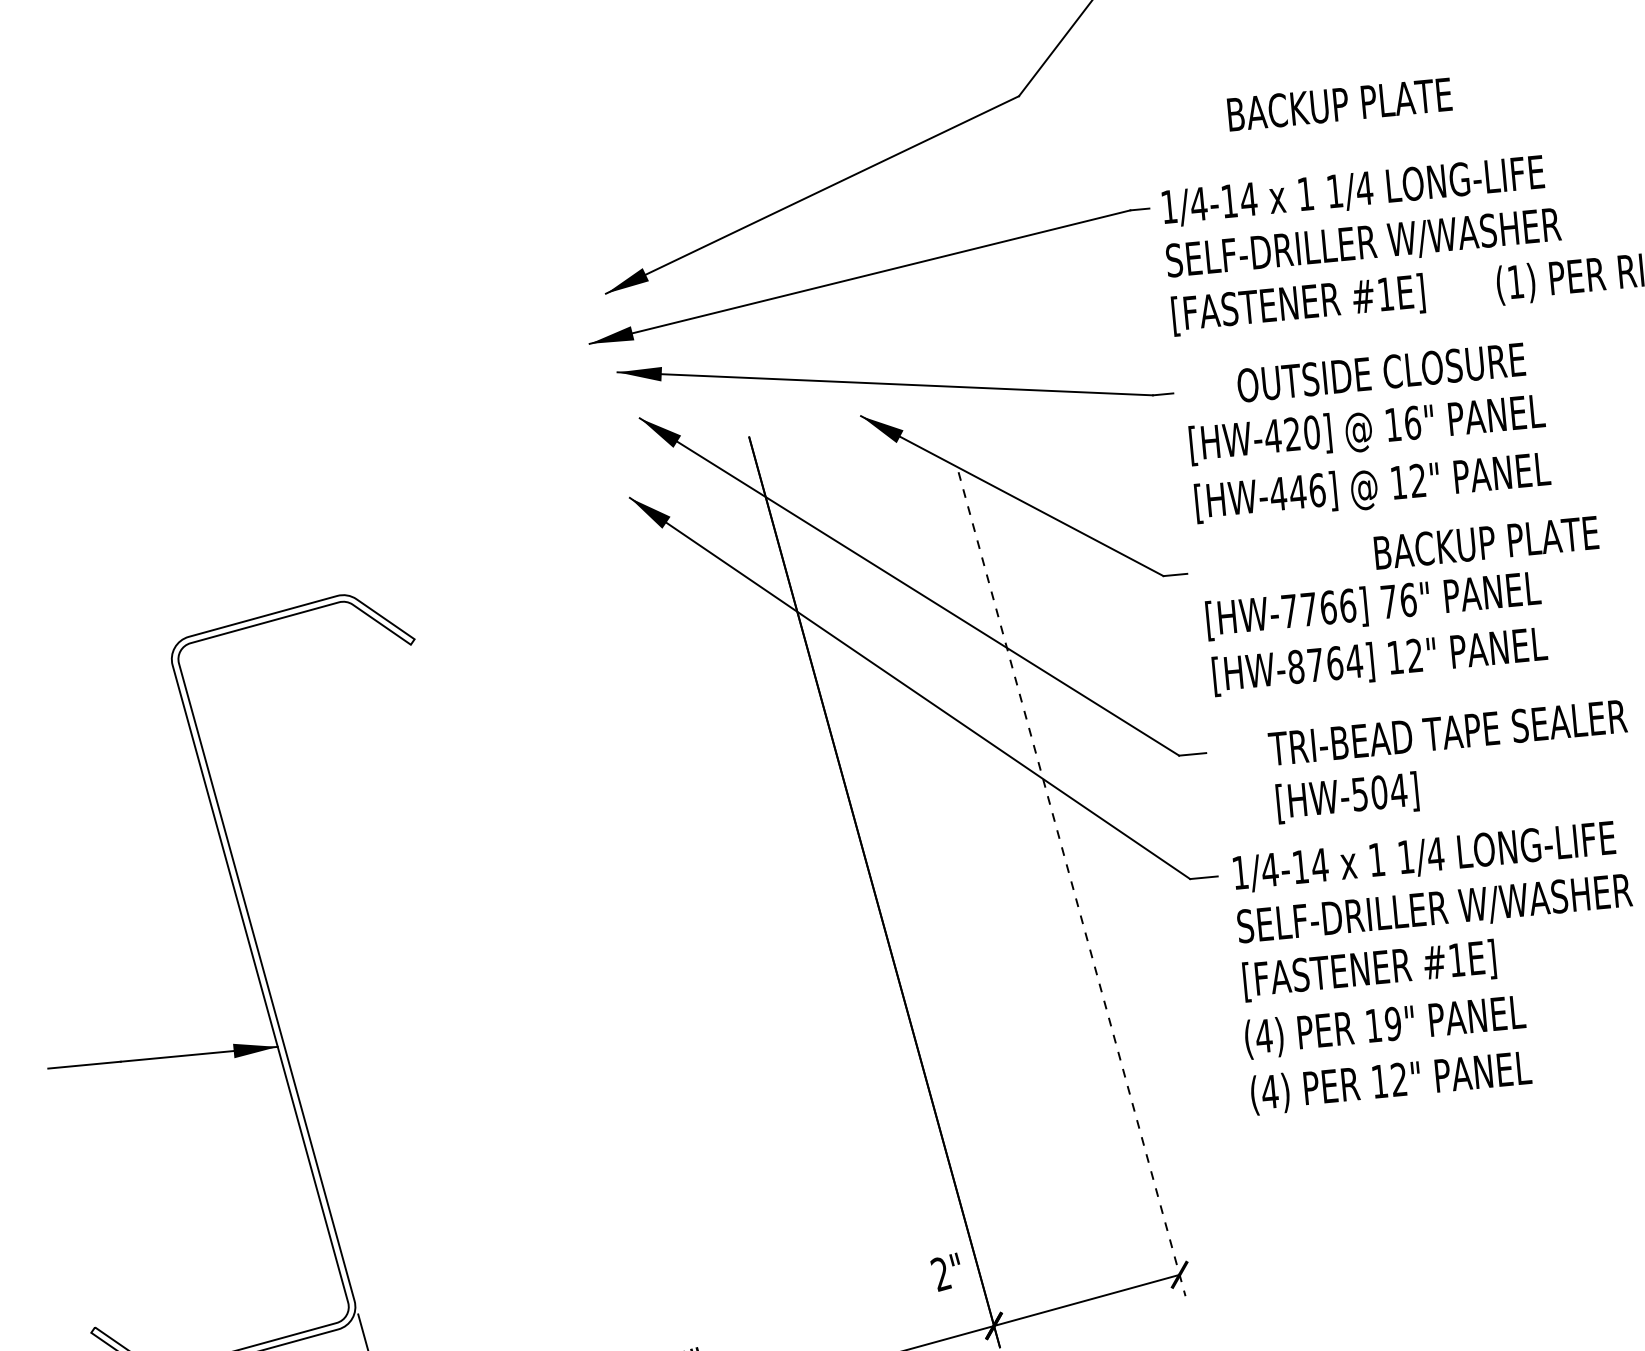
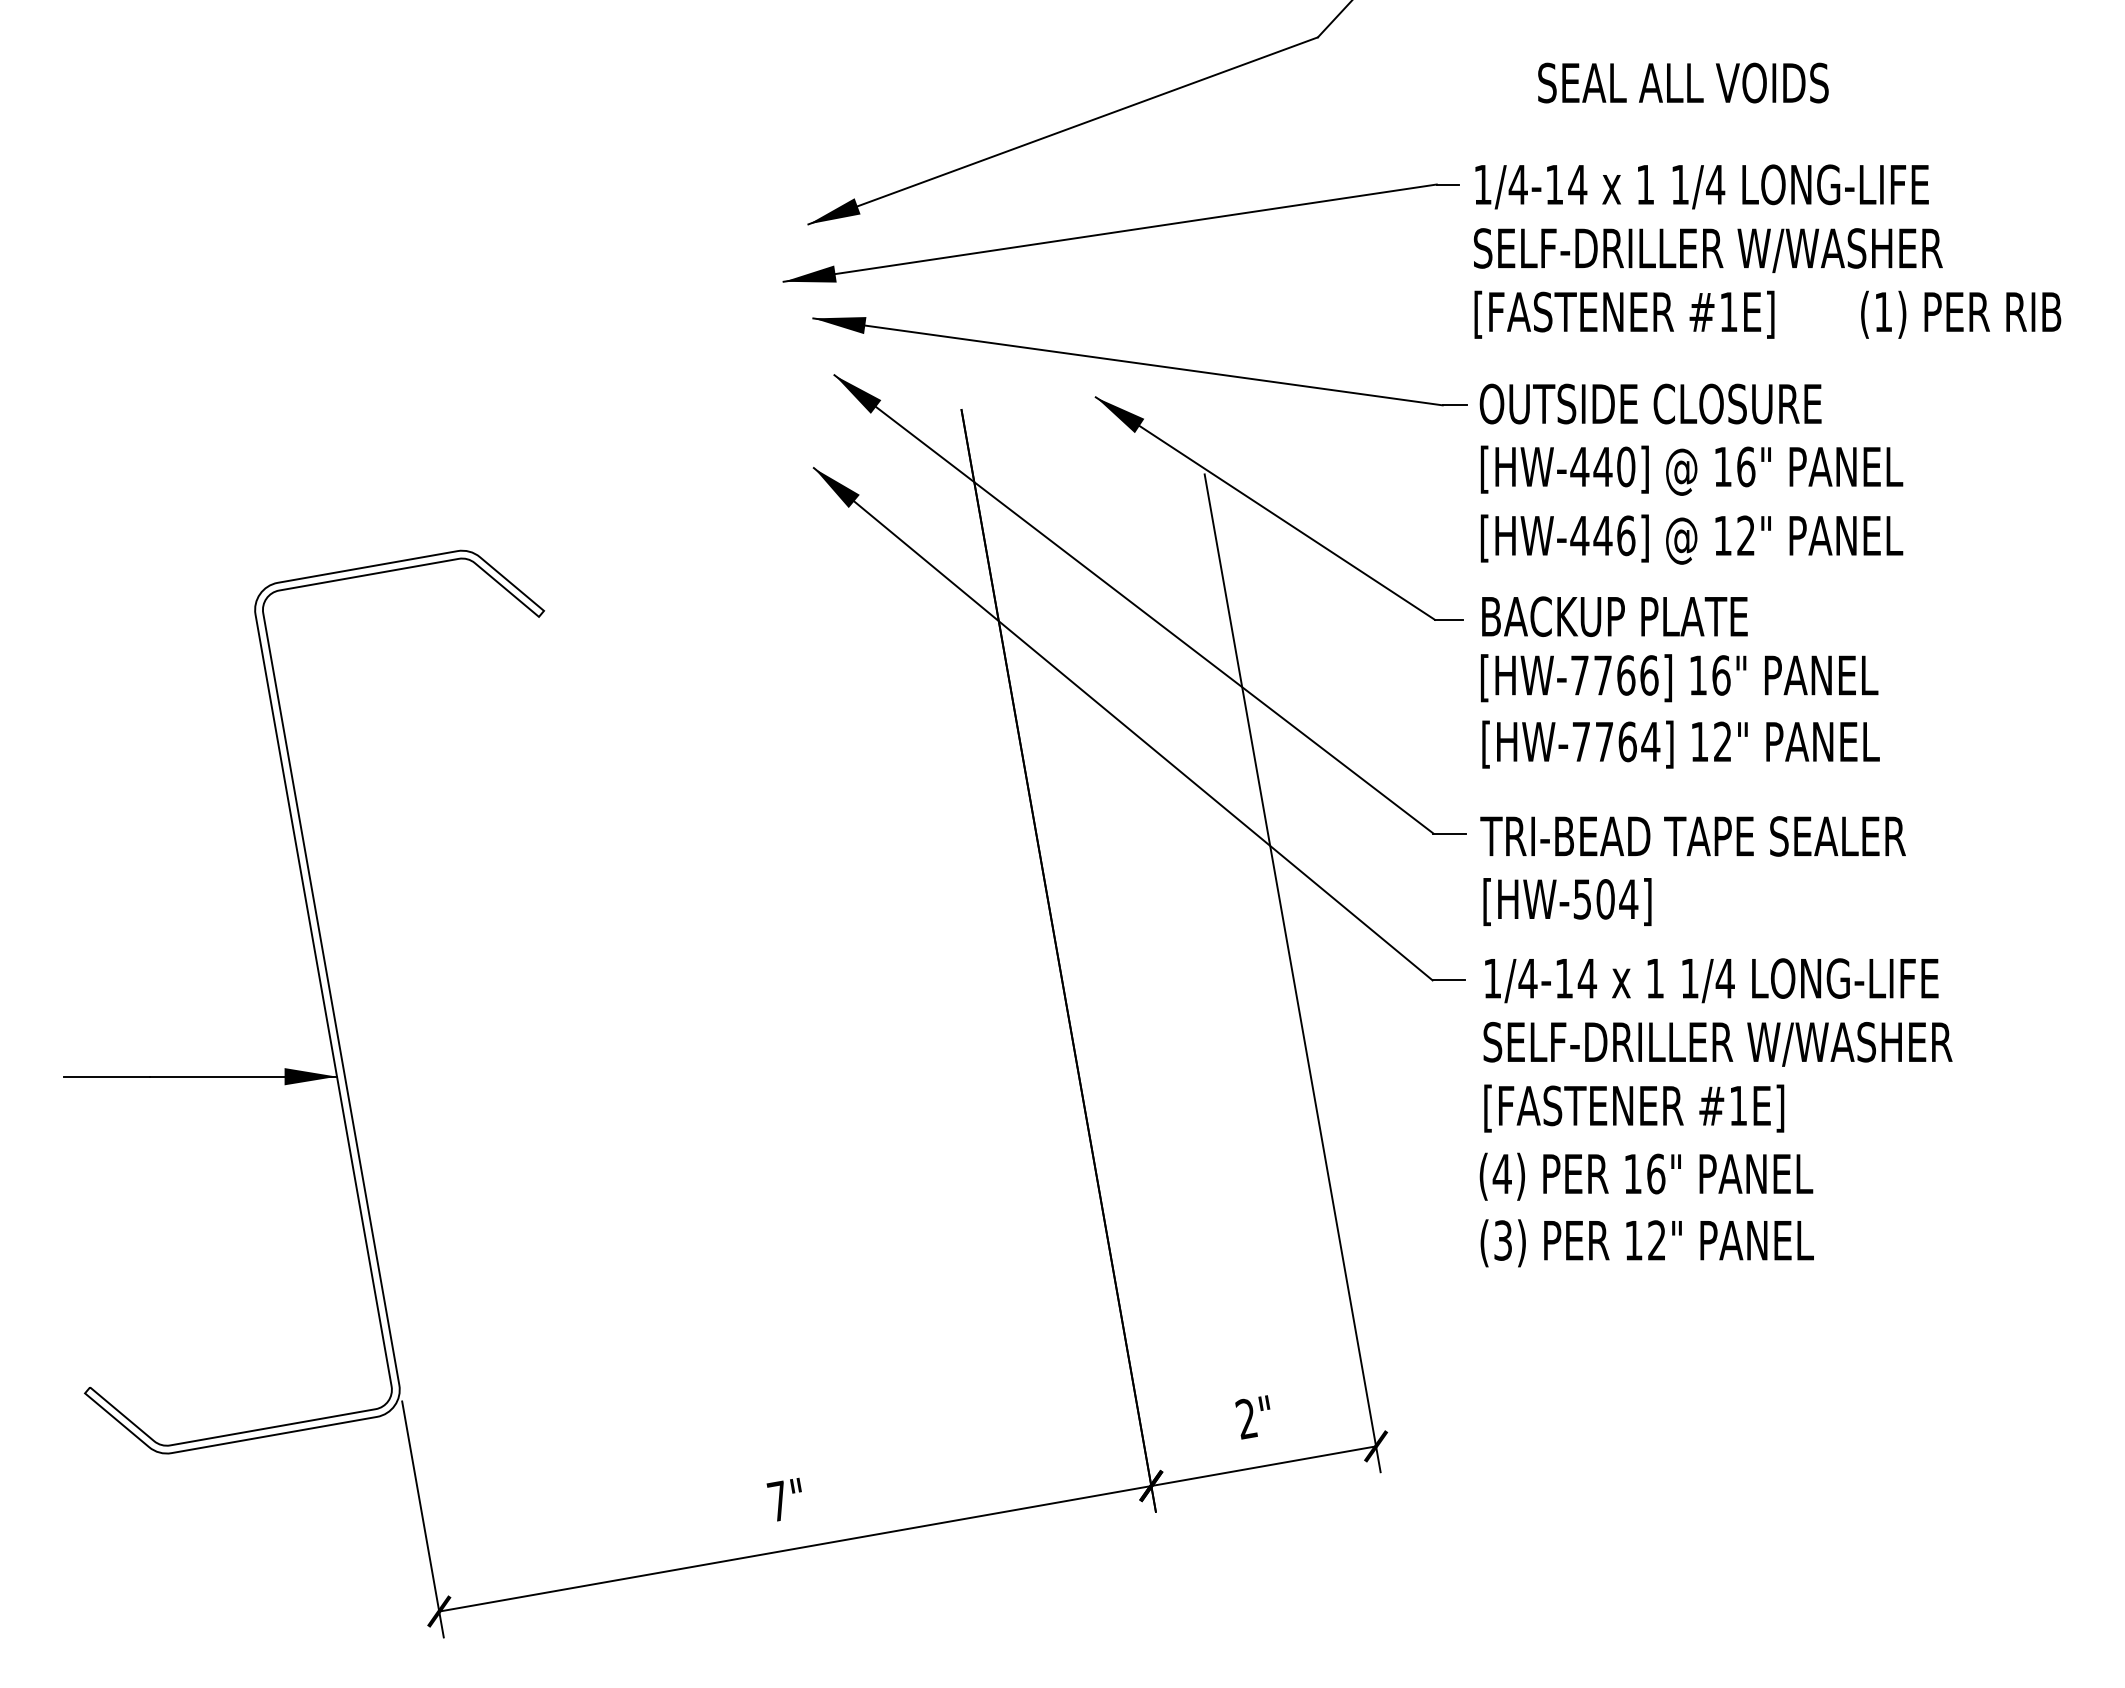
text: (1329, 105) -> (1683, 82), BACKUP PLATE -> SEAL ALL VOIDS
text: (1381, 372) -> (1650, 403), moved
text: (1292, 434) -> (1602, 466), [HW-420] -> [HW-440]
text: (1486, 542) -> (1614, 616), moved
text: (1388, 601) -> (1697, 675), 76" -> 16"
text: (1296, 666) -> (1581, 741), [HW-8764] -> [HW-7764]
text: (1450, 761) -> (1692, 870), moved
line: (1071, 884) -> (1292, 973), dashed -> solid
text: (1393, 1023) -> (1656, 1173), 19" -> 16"
text: (1269, 1091) -> (1502, 1240), (4) -> (3)
text: (945, 1272) -> (1252, 1417), moved

